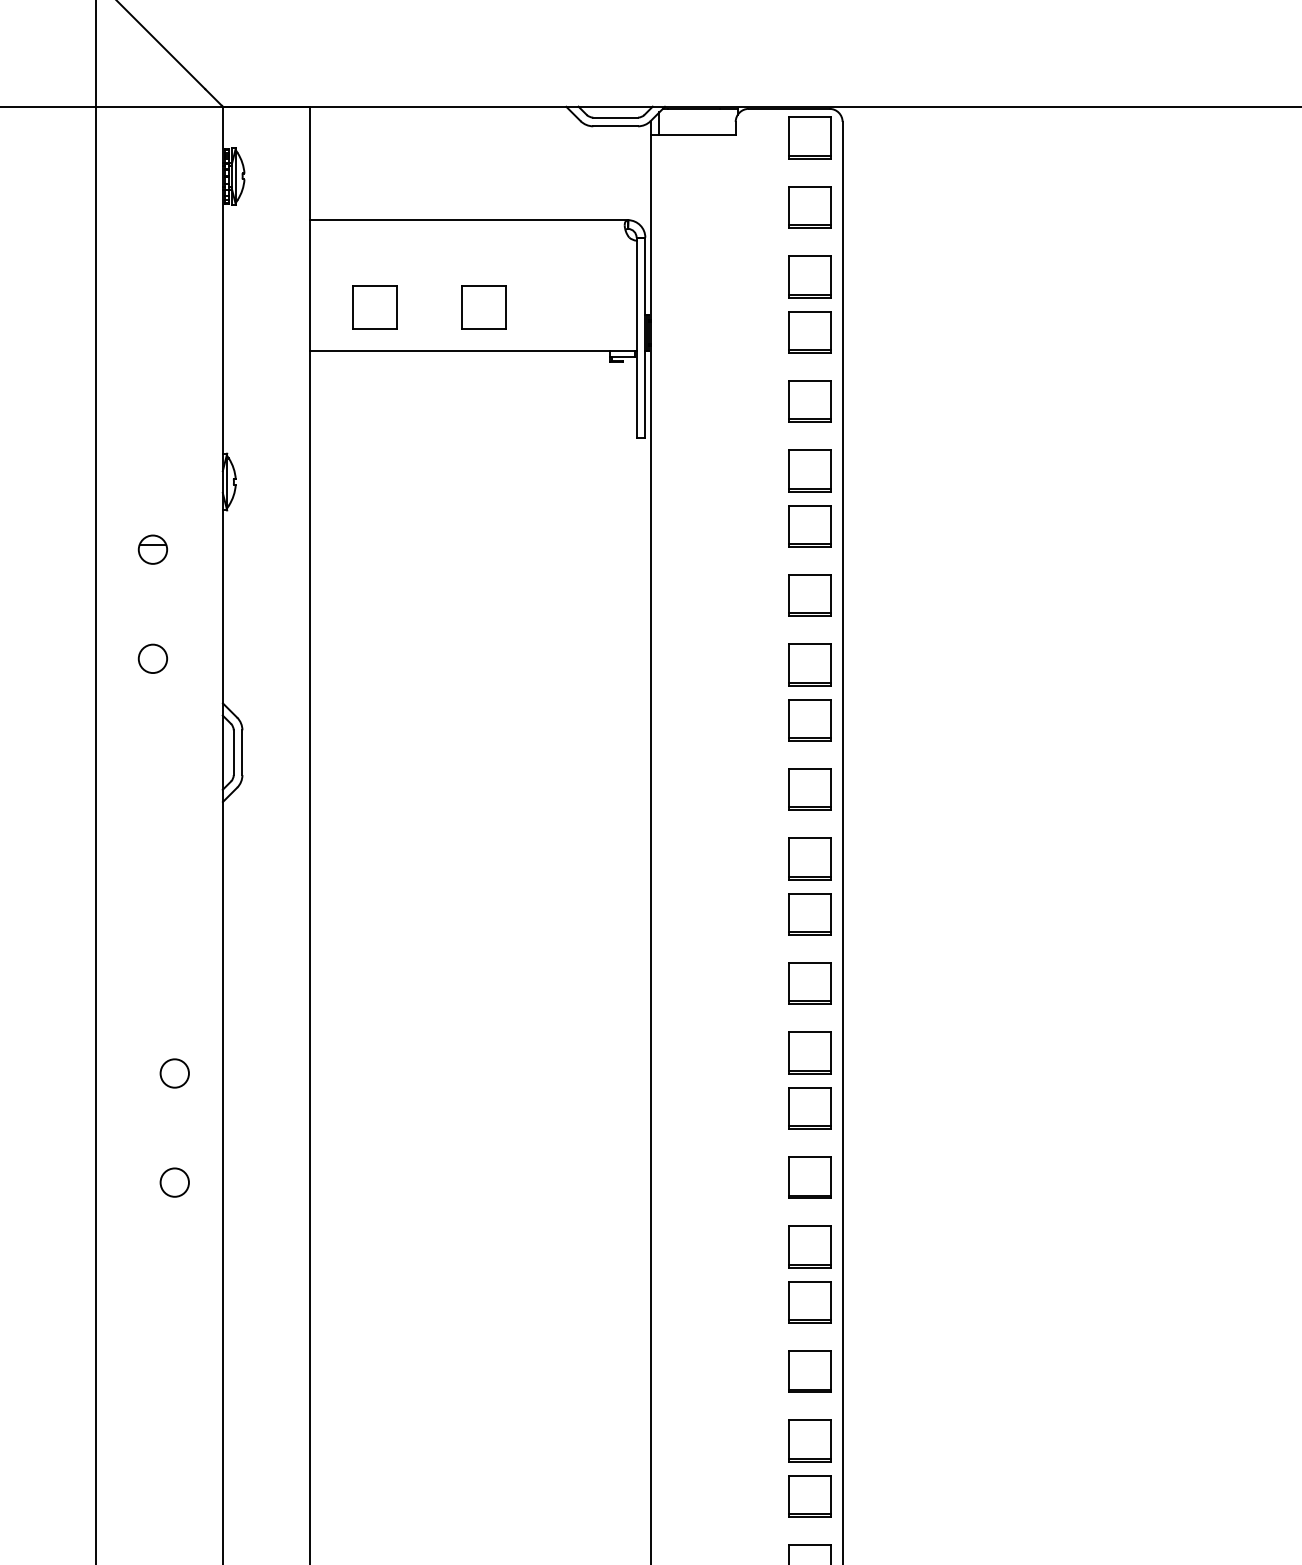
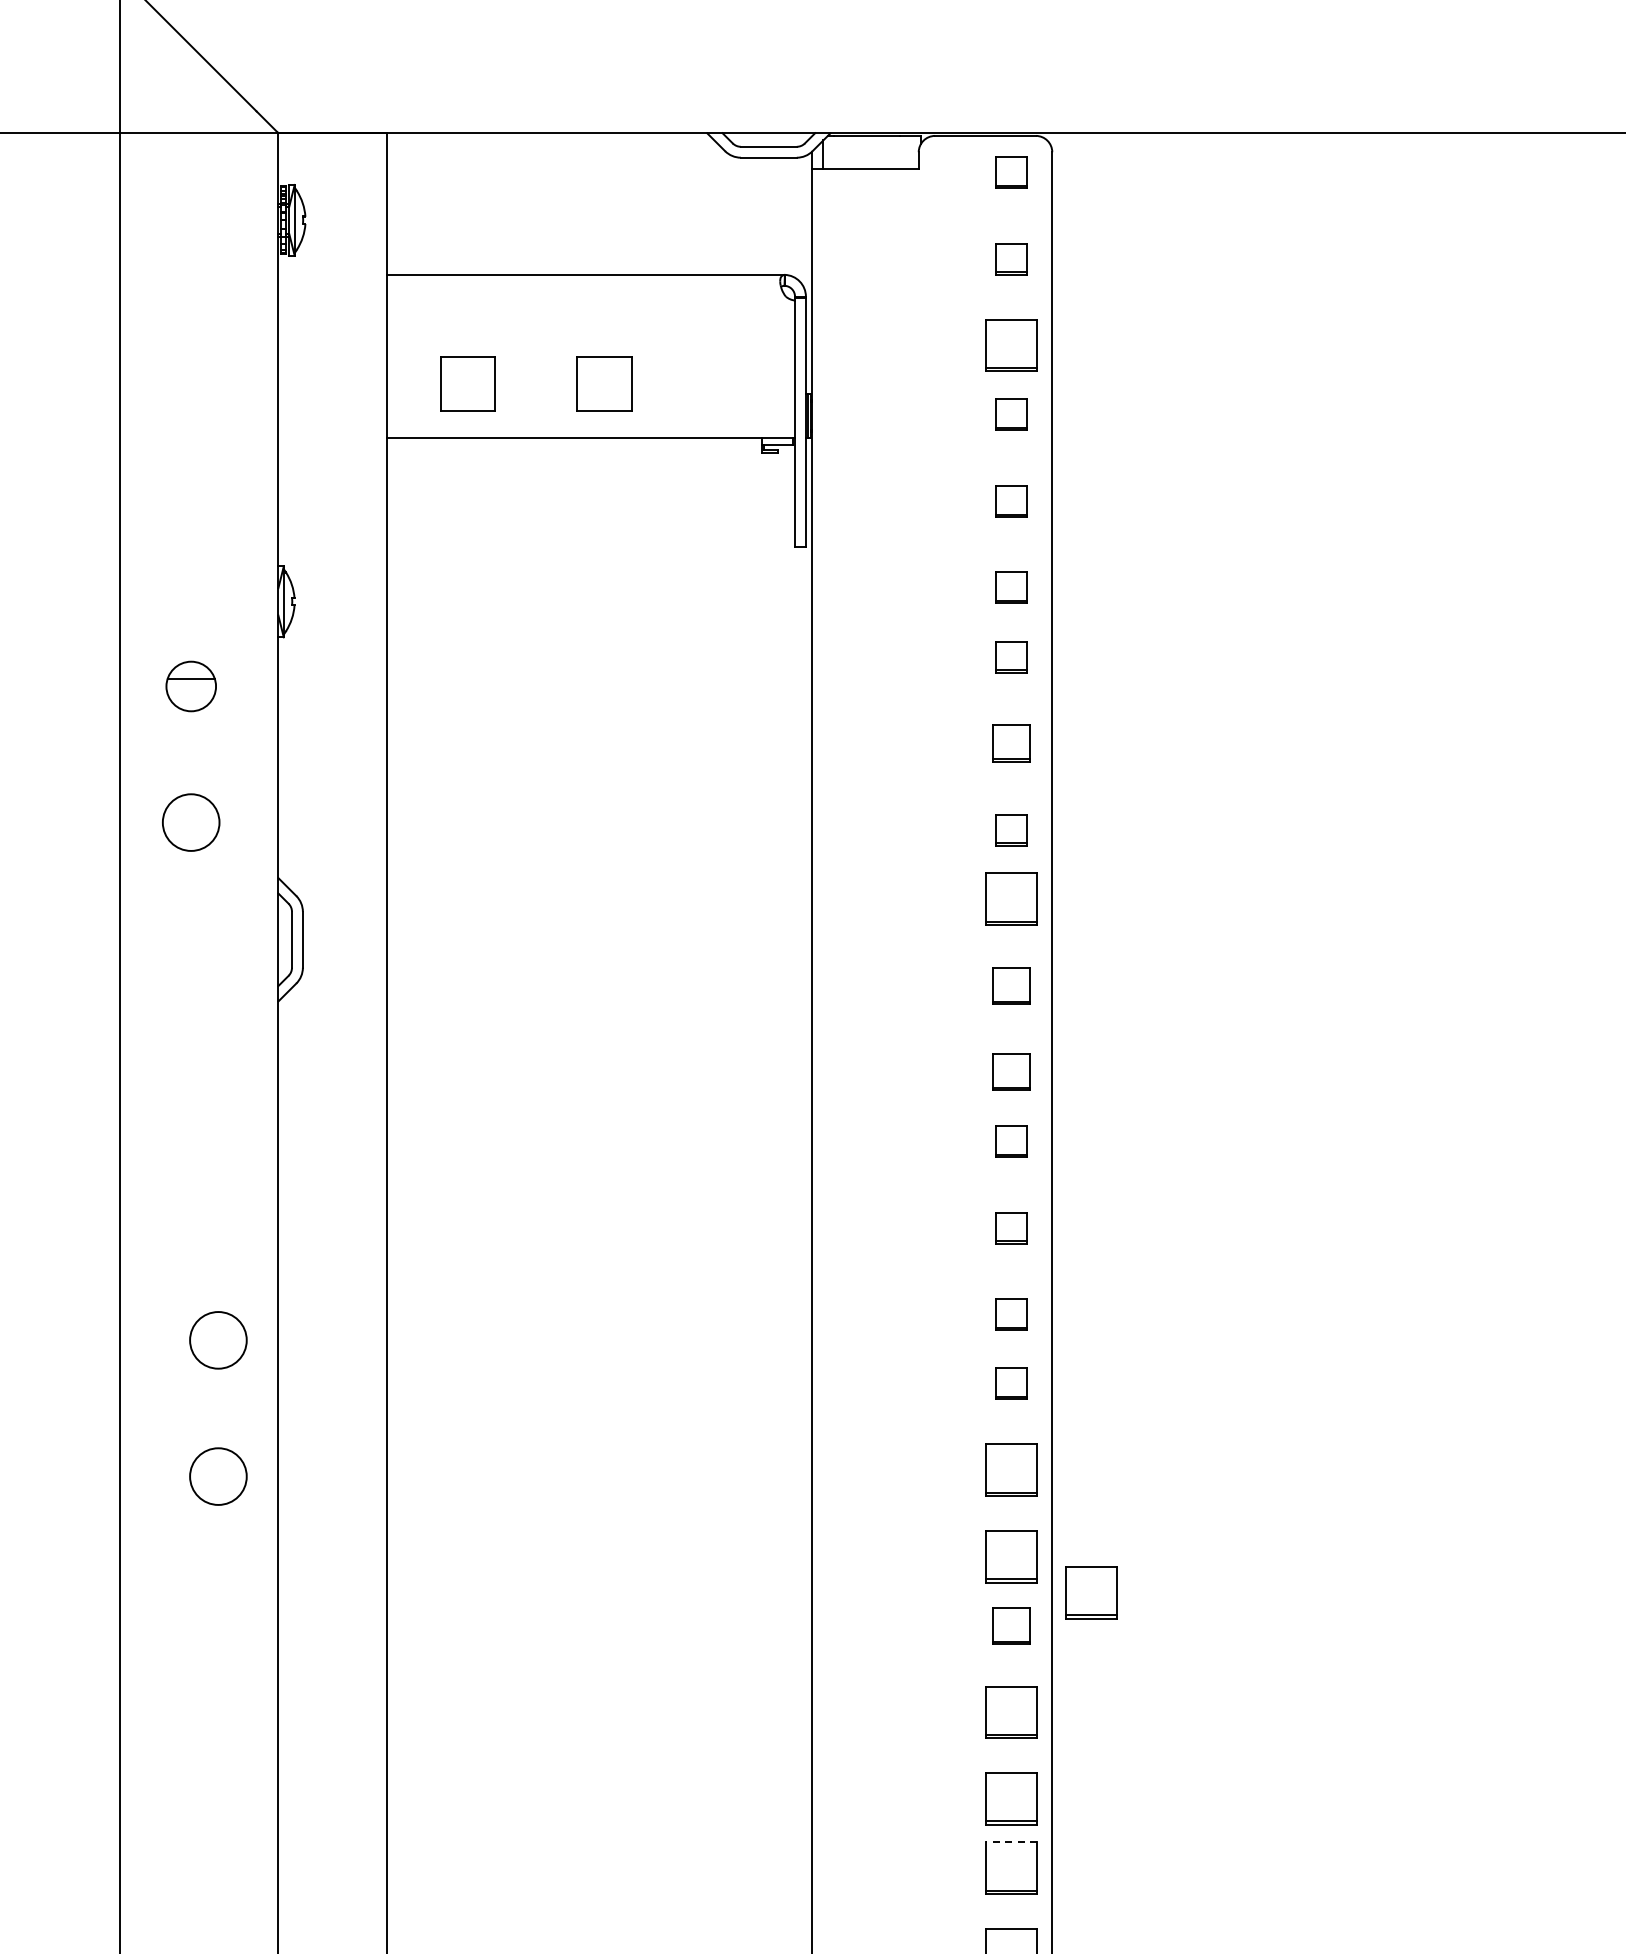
part: (809, 138) -> (1011, 172), size x0.6
part: (809, 207) -> (1011, 258), size x0.6
part: (809, 331) -> (1011, 414), size x0.6
part: (809, 400) -> (1011, 500), size x0.6
part: (809, 470) -> (1011, 587), size x0.6
part: (809, 525) -> (1011, 656), size x0.6
part: (152, 549) -> (190, 685), size x1.4
part: (809, 595) -> (1011, 743), size x0.7
circle: (152, 658) -> (190, 822), size x1.6
part: (809, 664) -> (1011, 829), size x0.6
part: (809, 789) -> (1011, 985), size x0.7
part: (809, 858) -> (1011, 1071), size x0.7
part: (809, 914) -> (1011, 1141), size x0.6
part: (809, 983) -> (1011, 1227), size x0.6
part: (809, 1052) -> (1011, 1314), size x0.6
circle: (174, 1073) -> (218, 1340), size x1.6
part: (809, 1108) -> (1011, 1383), size x0.6
circle: (174, 1182) -> (218, 1476), size x1.6
part: (874, 1275) -> (1091, 1592), added
part: (809, 1301) -> (1011, 1625), size x0.7
line: (809, 1475) -> (1011, 1842), solid -> dashed

